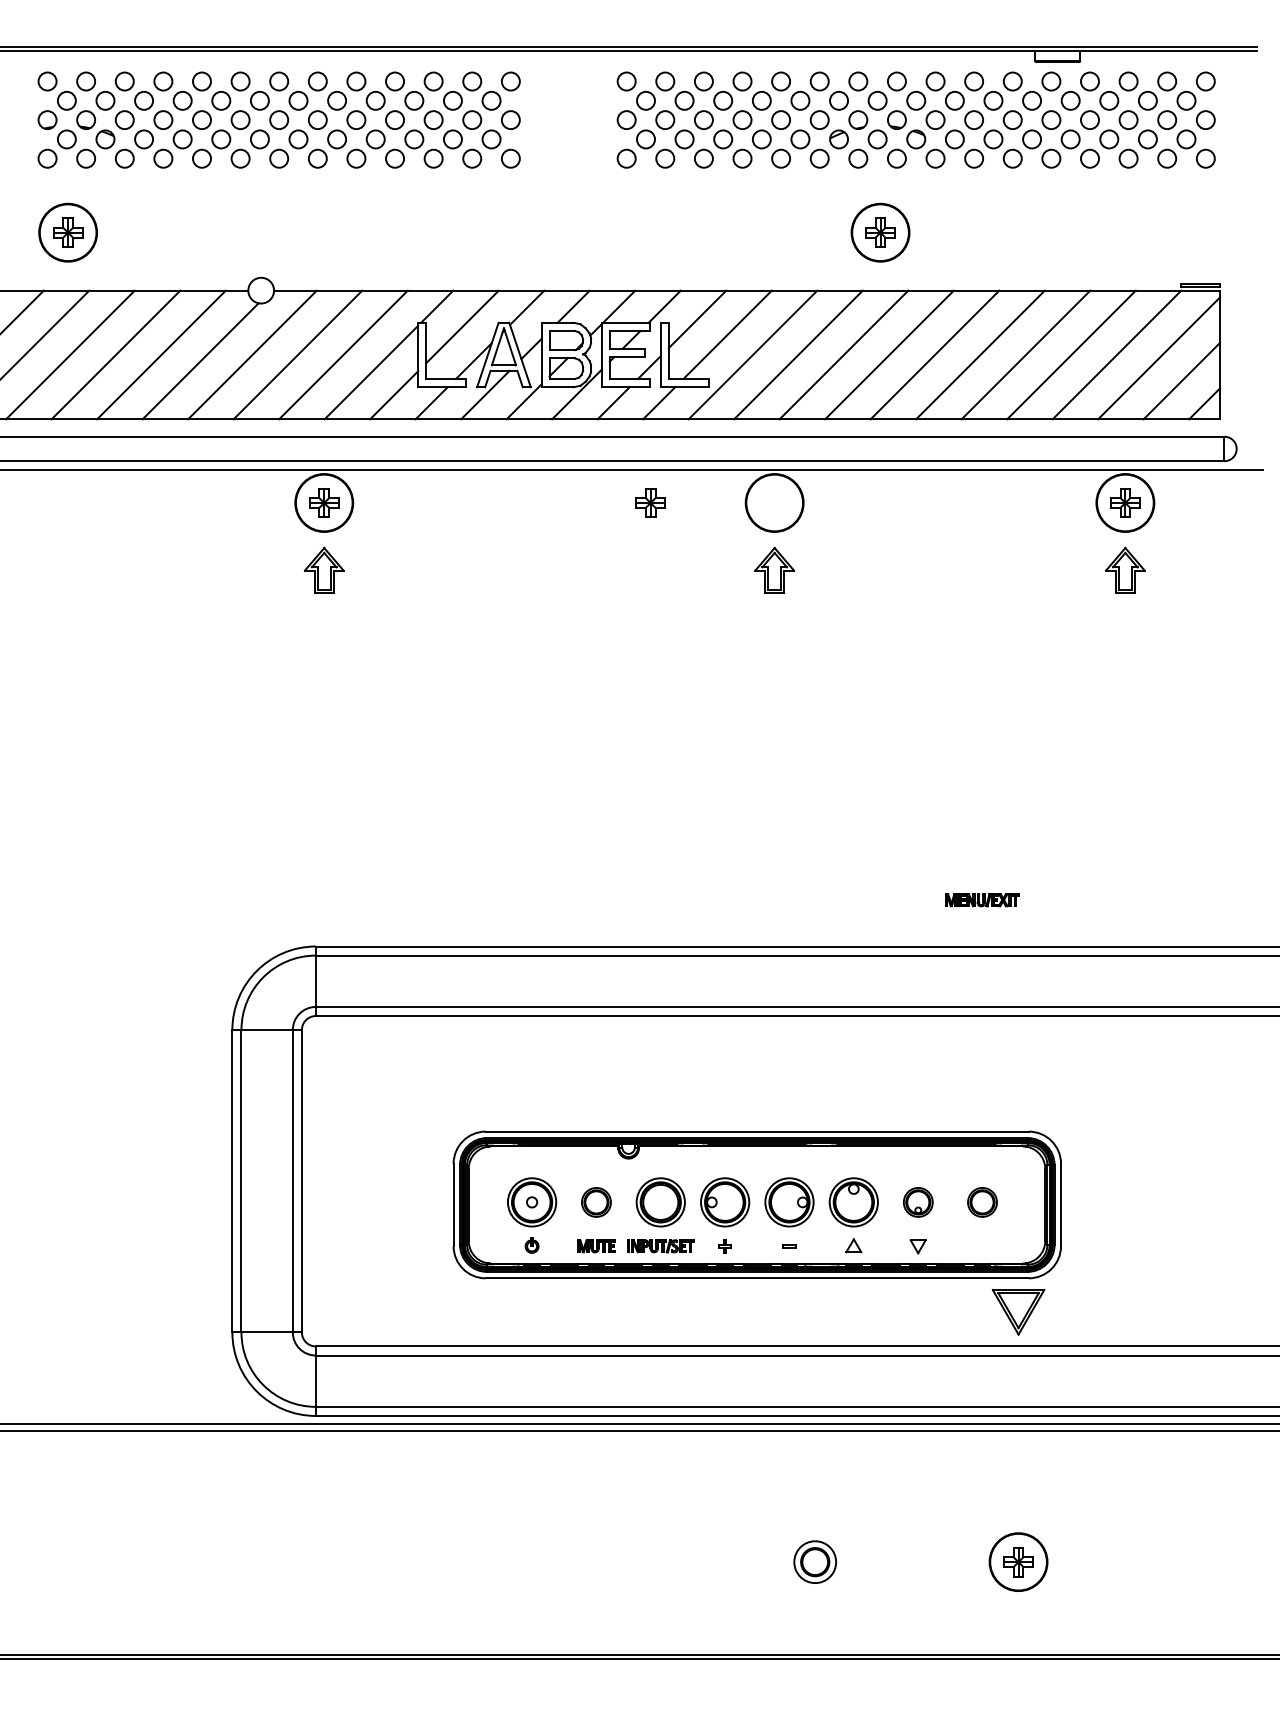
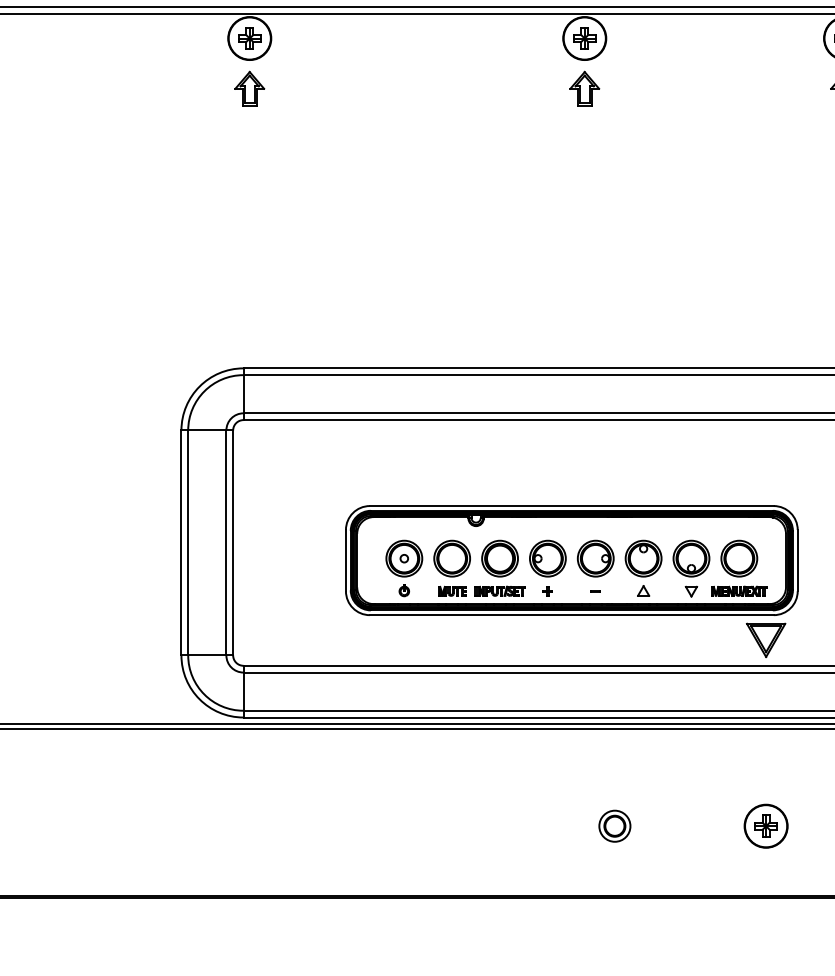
part: (650, 502) -> (584, 38), moved
part: (982, 900) -> (739, 591), moved
part: (596, 1202) -> (452, 558), size x1.67
part: (918, 1202) -> (691, 558), size x1.67
part: (982, 1202) -> (739, 558), size x1.67

